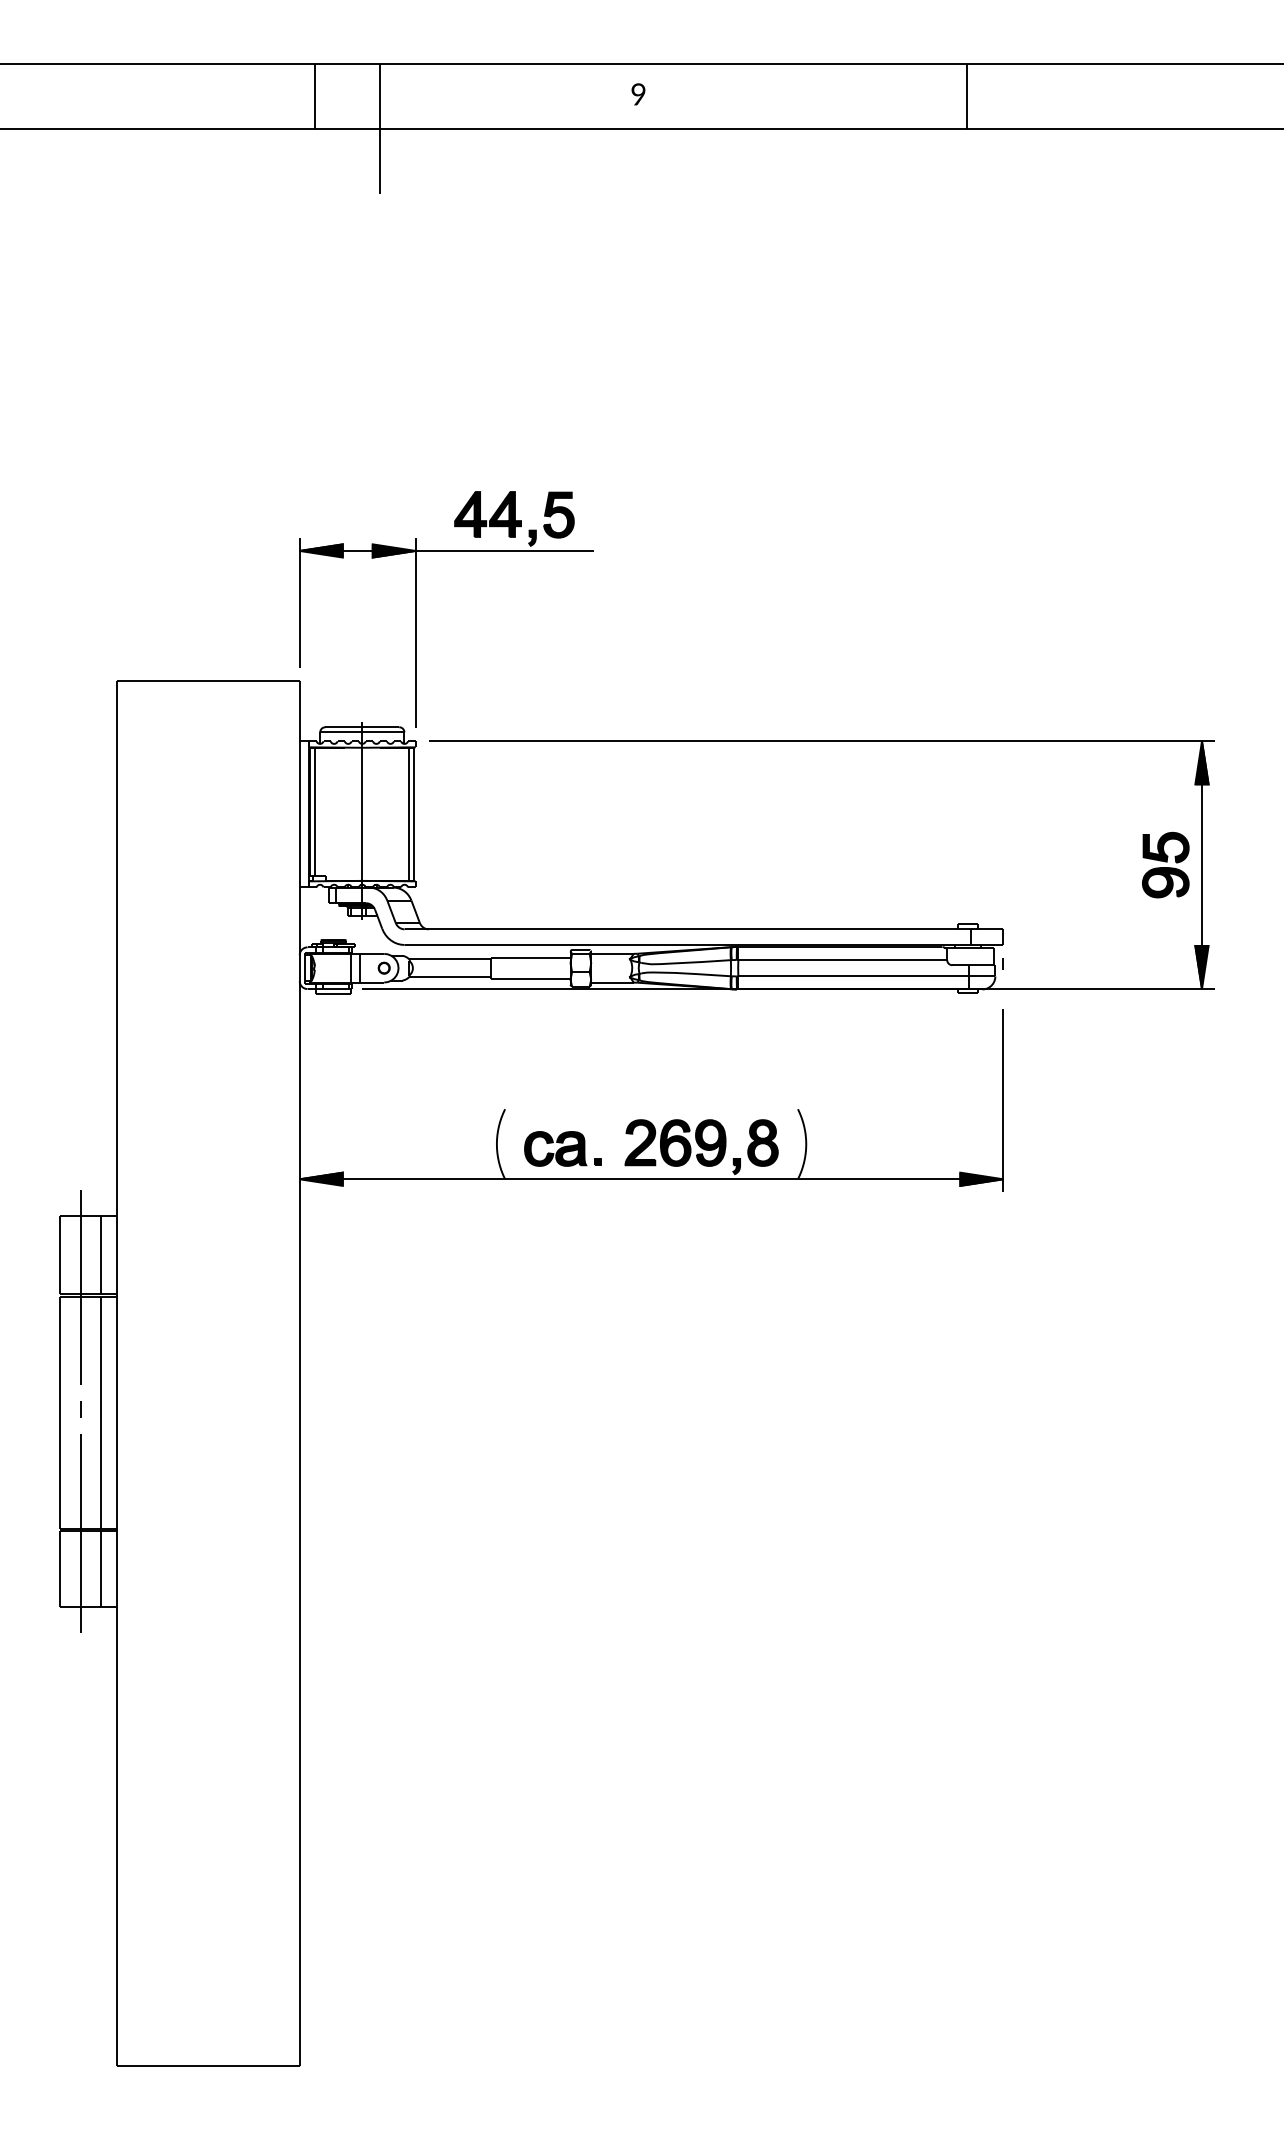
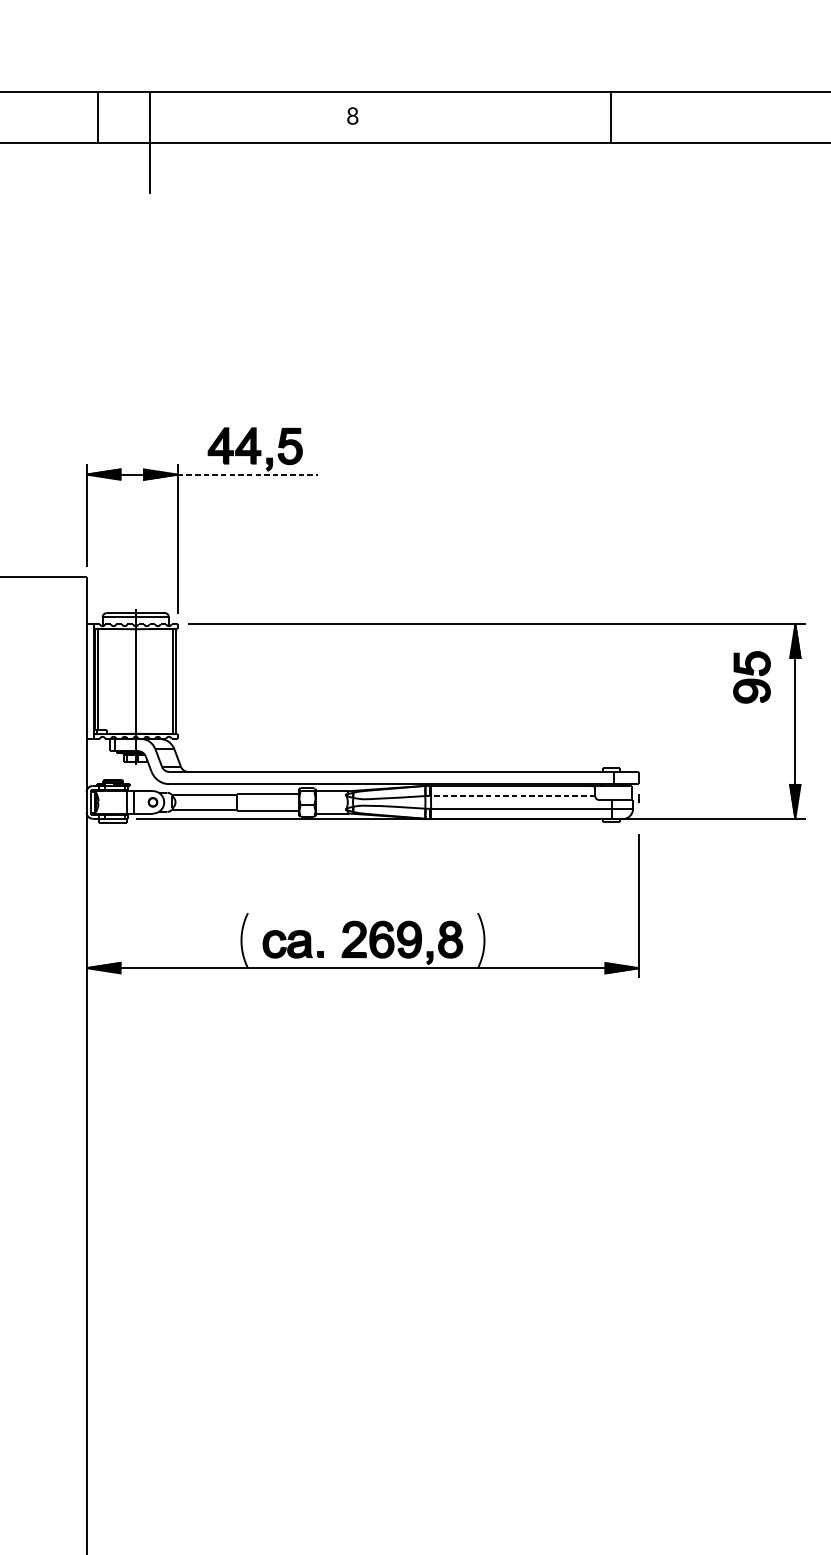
text: (638, 95) -> (352, 116), 9 -> 8
line: (504, 550) -> (247, 474), solid -> dashed
part: (1165, 864) -> (751, 676), moved
line: (842, 959) -> (512, 795), solid -> dashed

